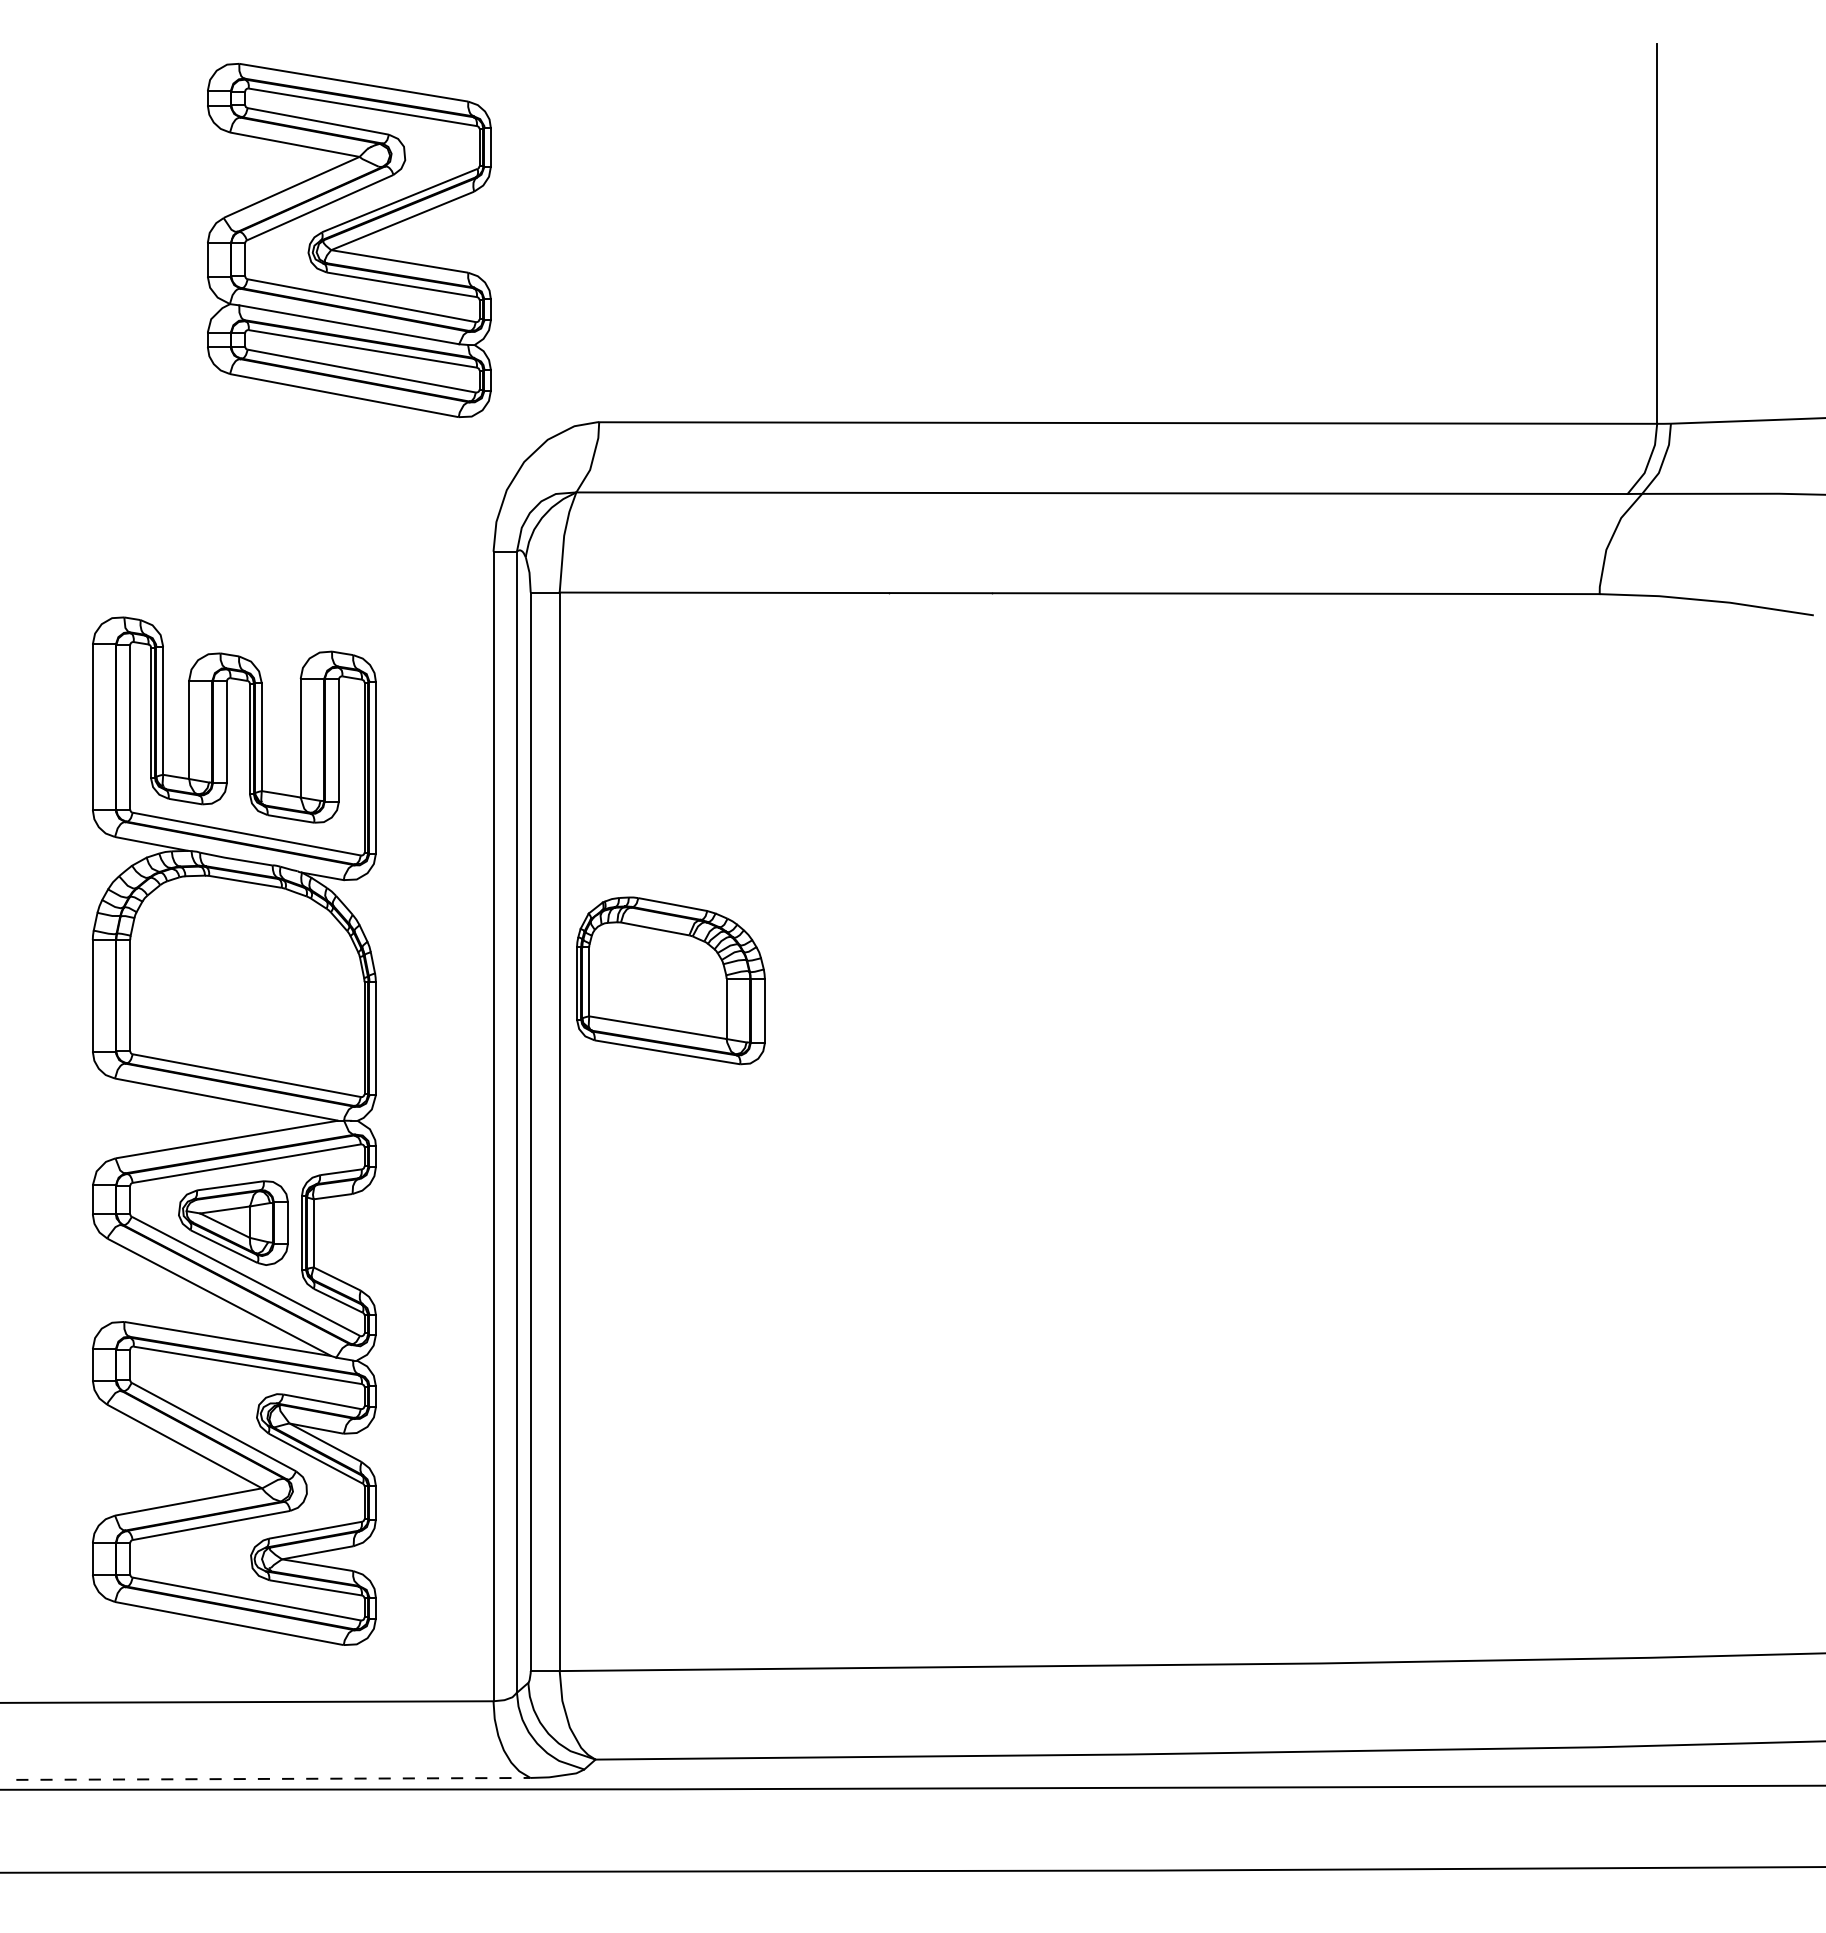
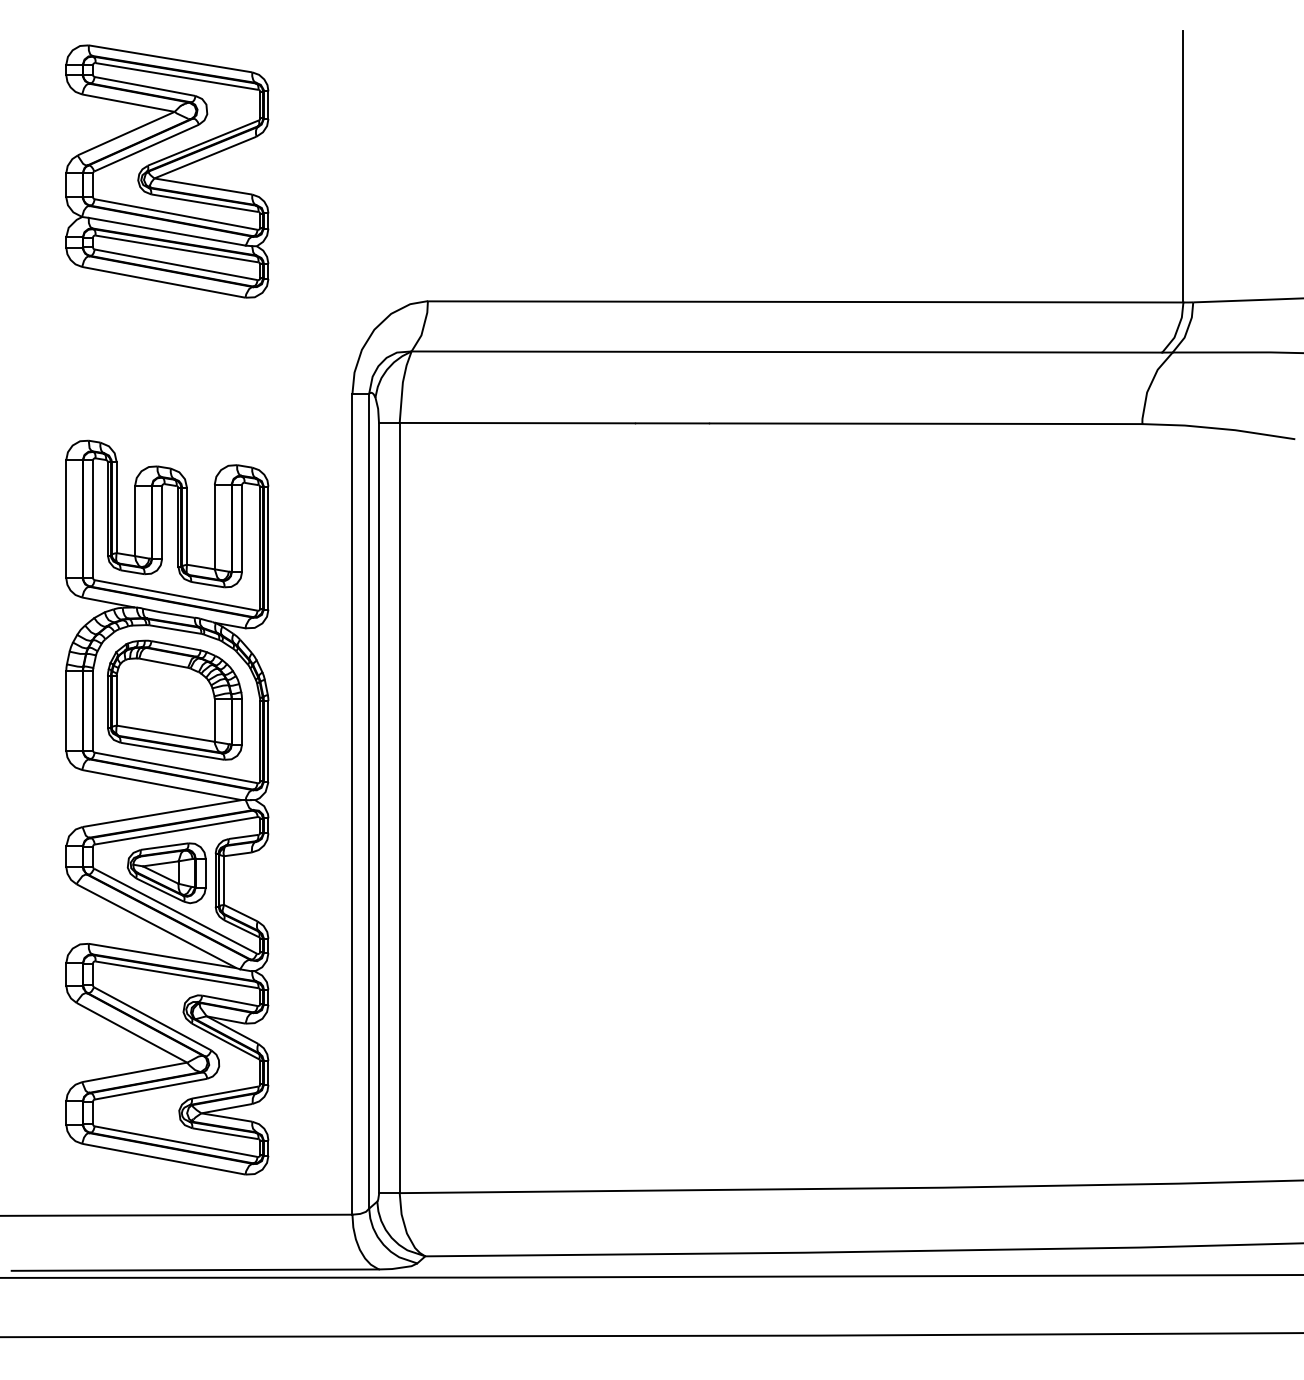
part: (349, 240) -> (167, 171), moved
part: (670, 980) -> (174, 699), moved
line: (273, 1778) -> (195, 1269), dashed -> solid

